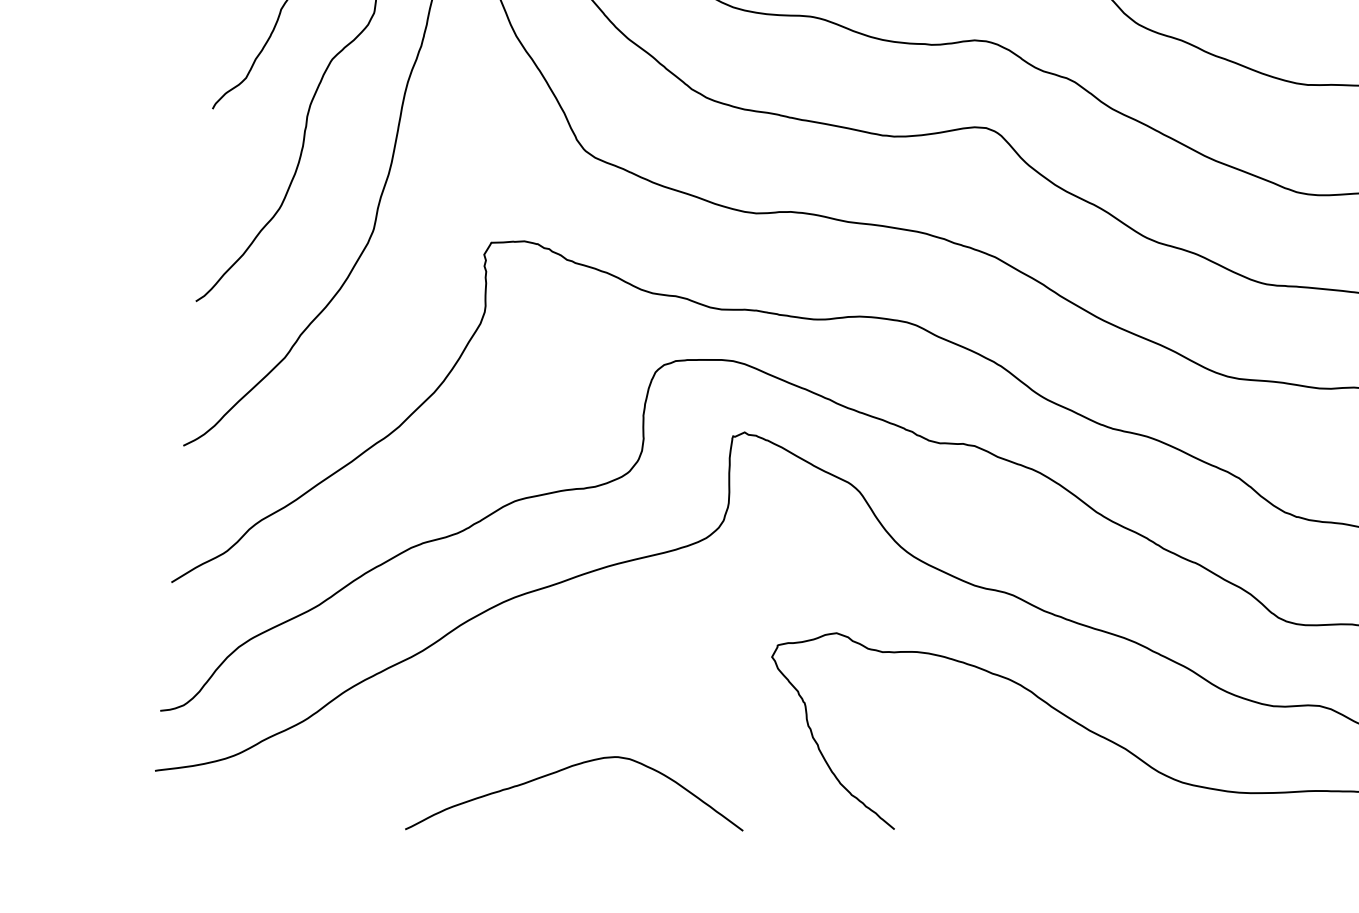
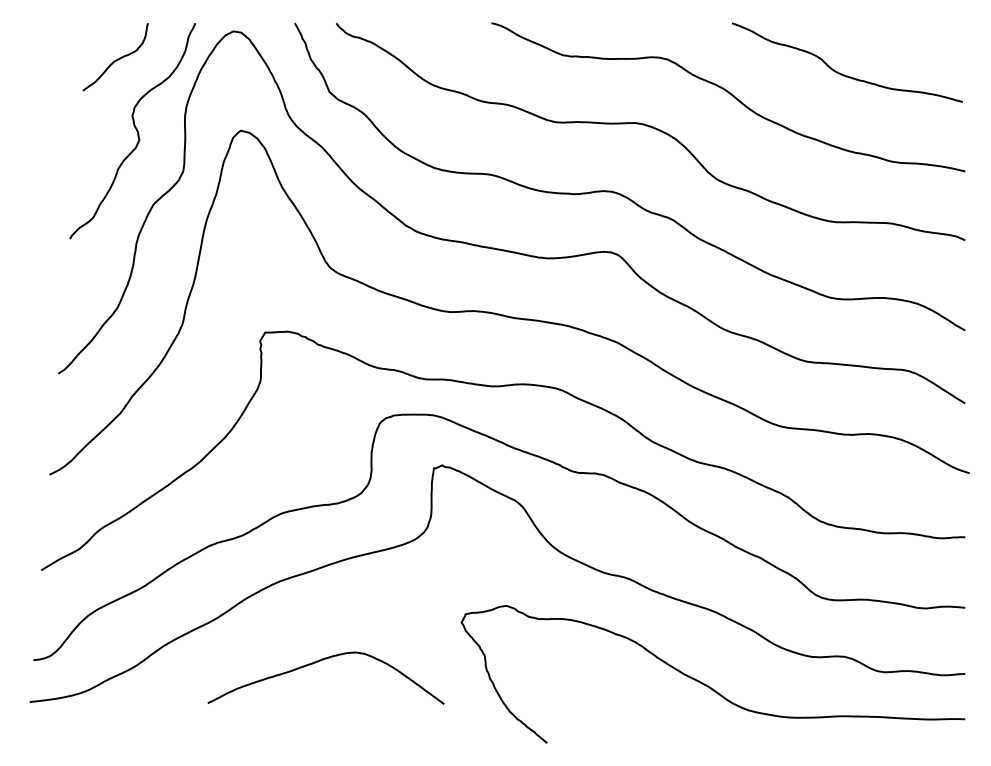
curve: (563, 771) -> (318, 662), moved

